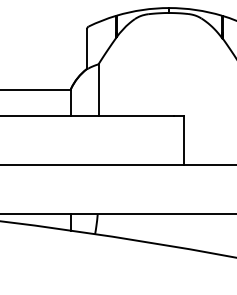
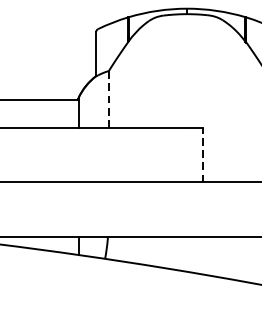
line: (98, 89) -> (108, 98), solid -> dashed
line: (183, 140) -> (202, 155), solid -> dashed

